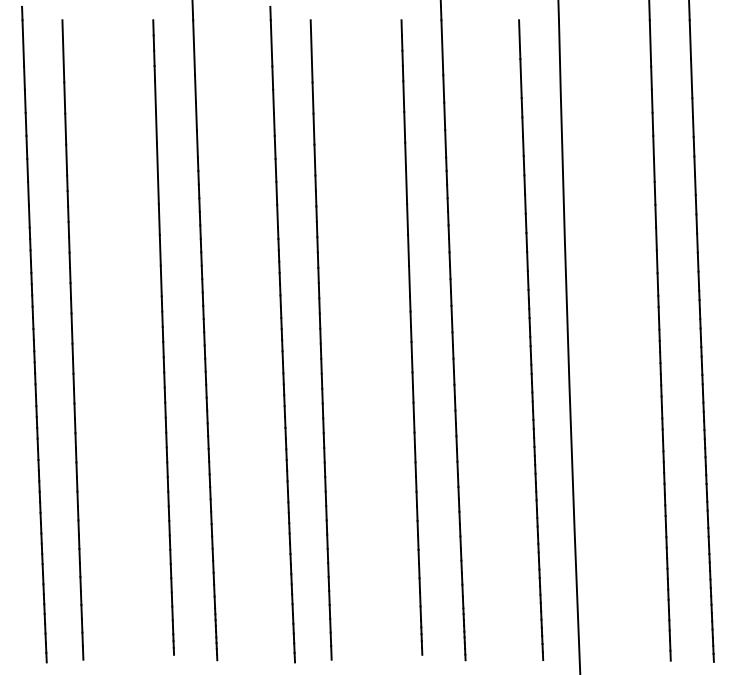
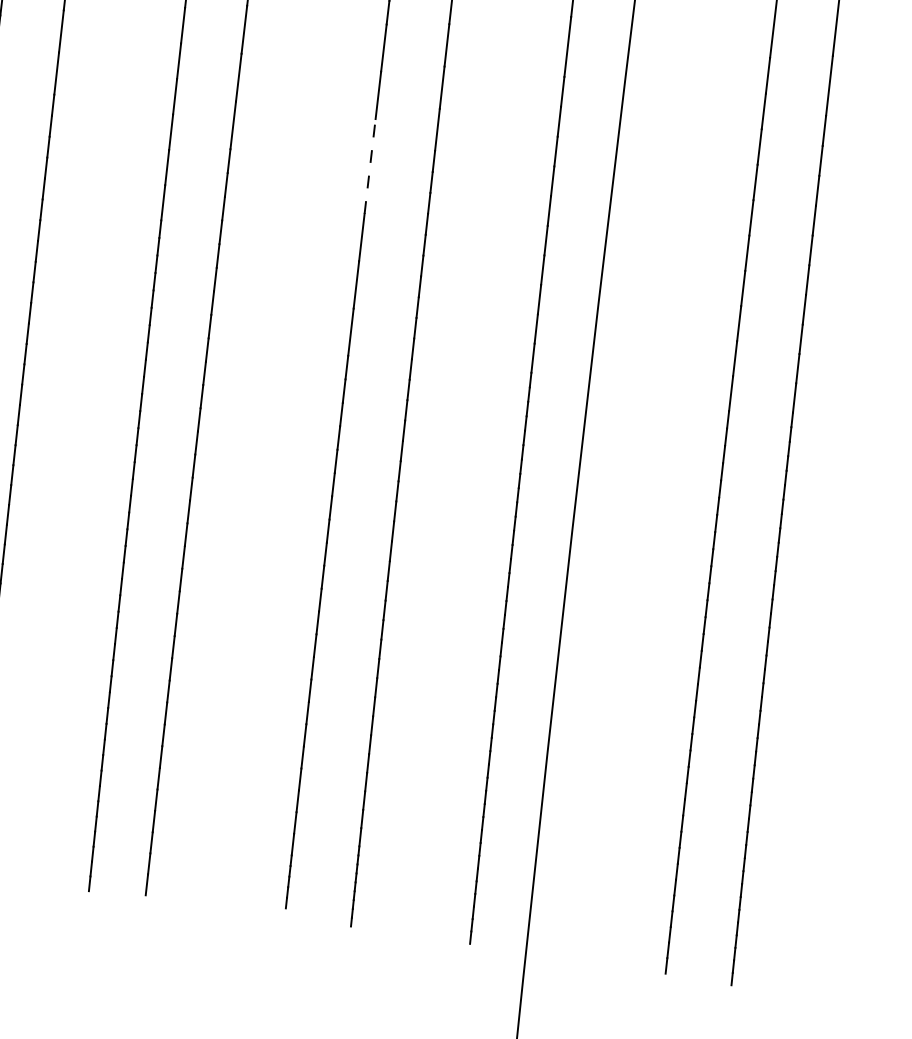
line: (406, 173) -> (370, 166), solid -> dashed

